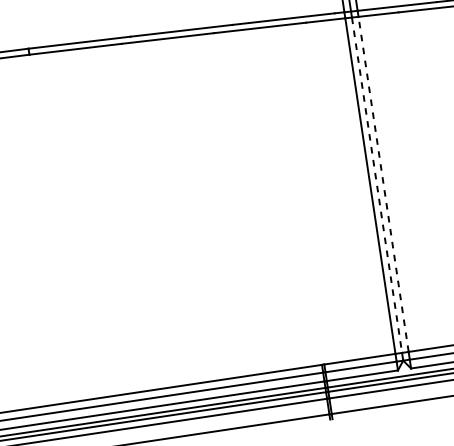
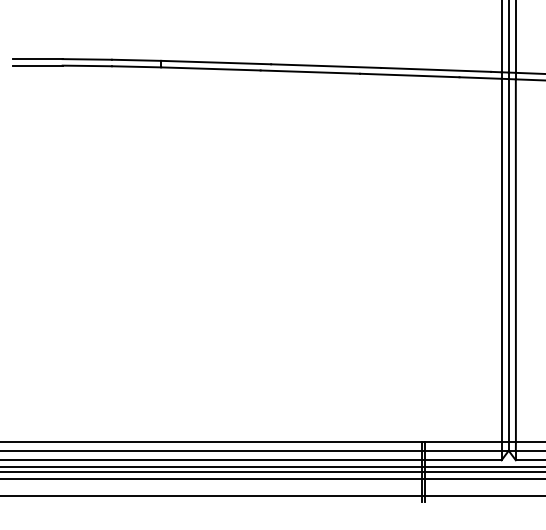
line: (383, 184) -> (515, 260), dashed -> solid
line: (376, 185) -> (508, 260), dashed -> solid

